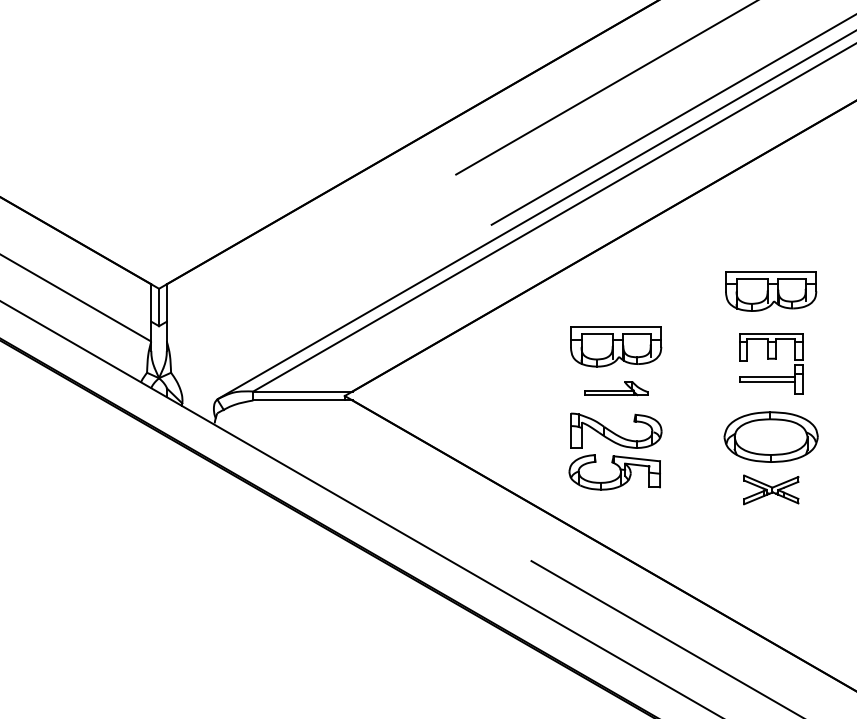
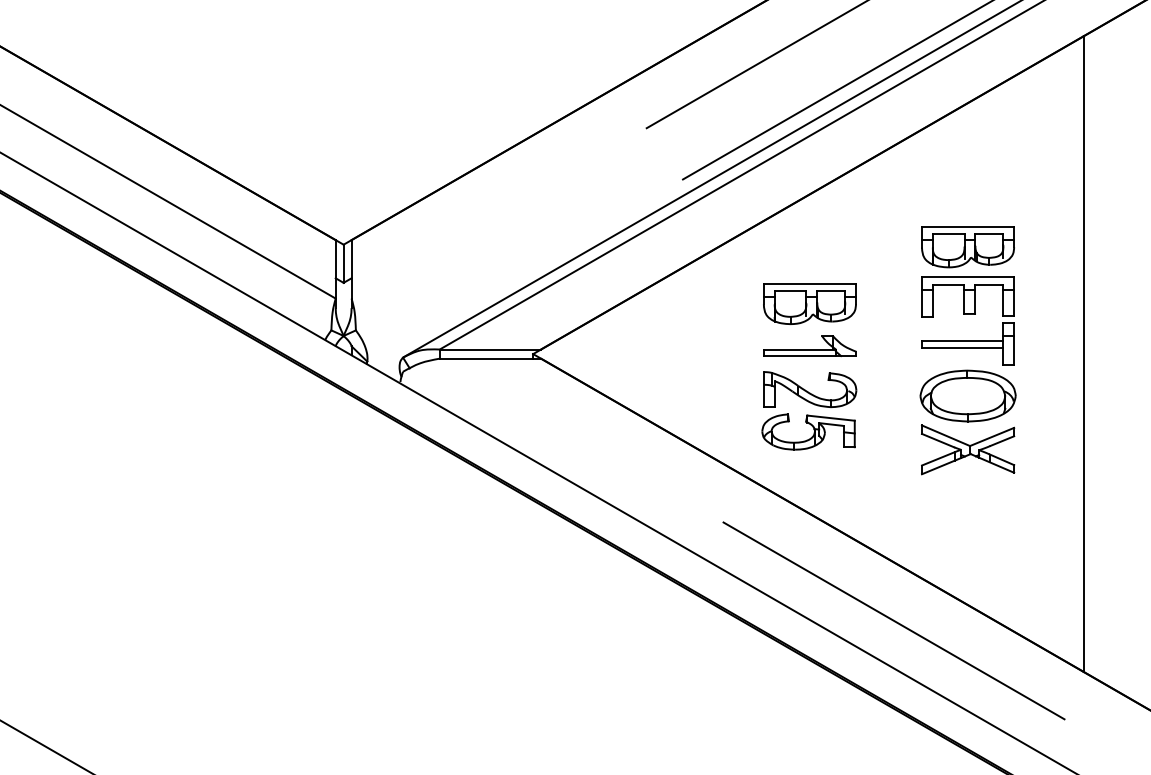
part: (770, 363) -> (967, 320), size x1.43
part: (615, 388) -> (809, 346), size x1.43
part: (771, 489) -> (968, 449), size x1.67

